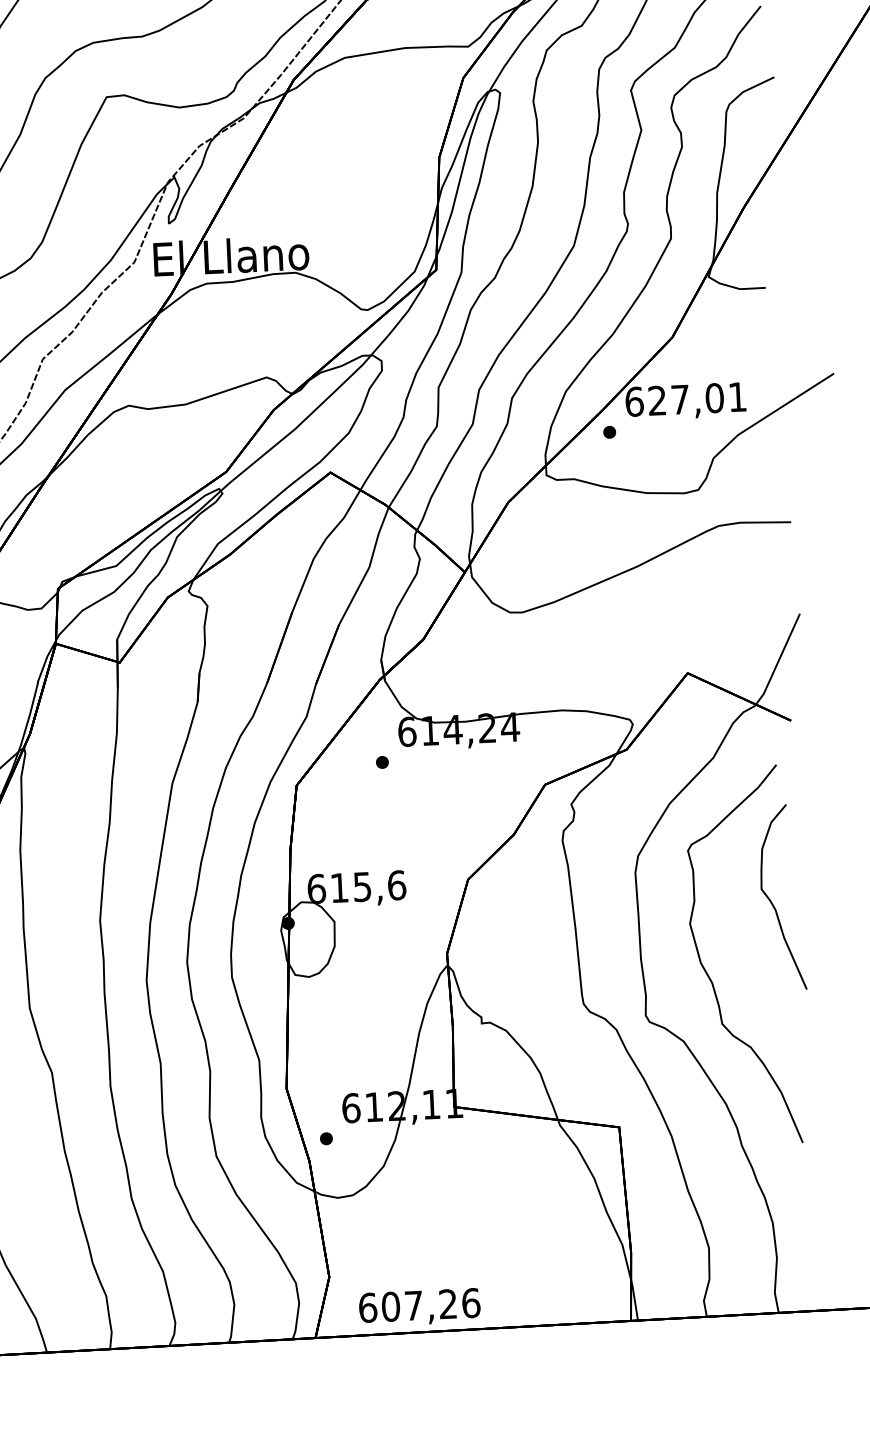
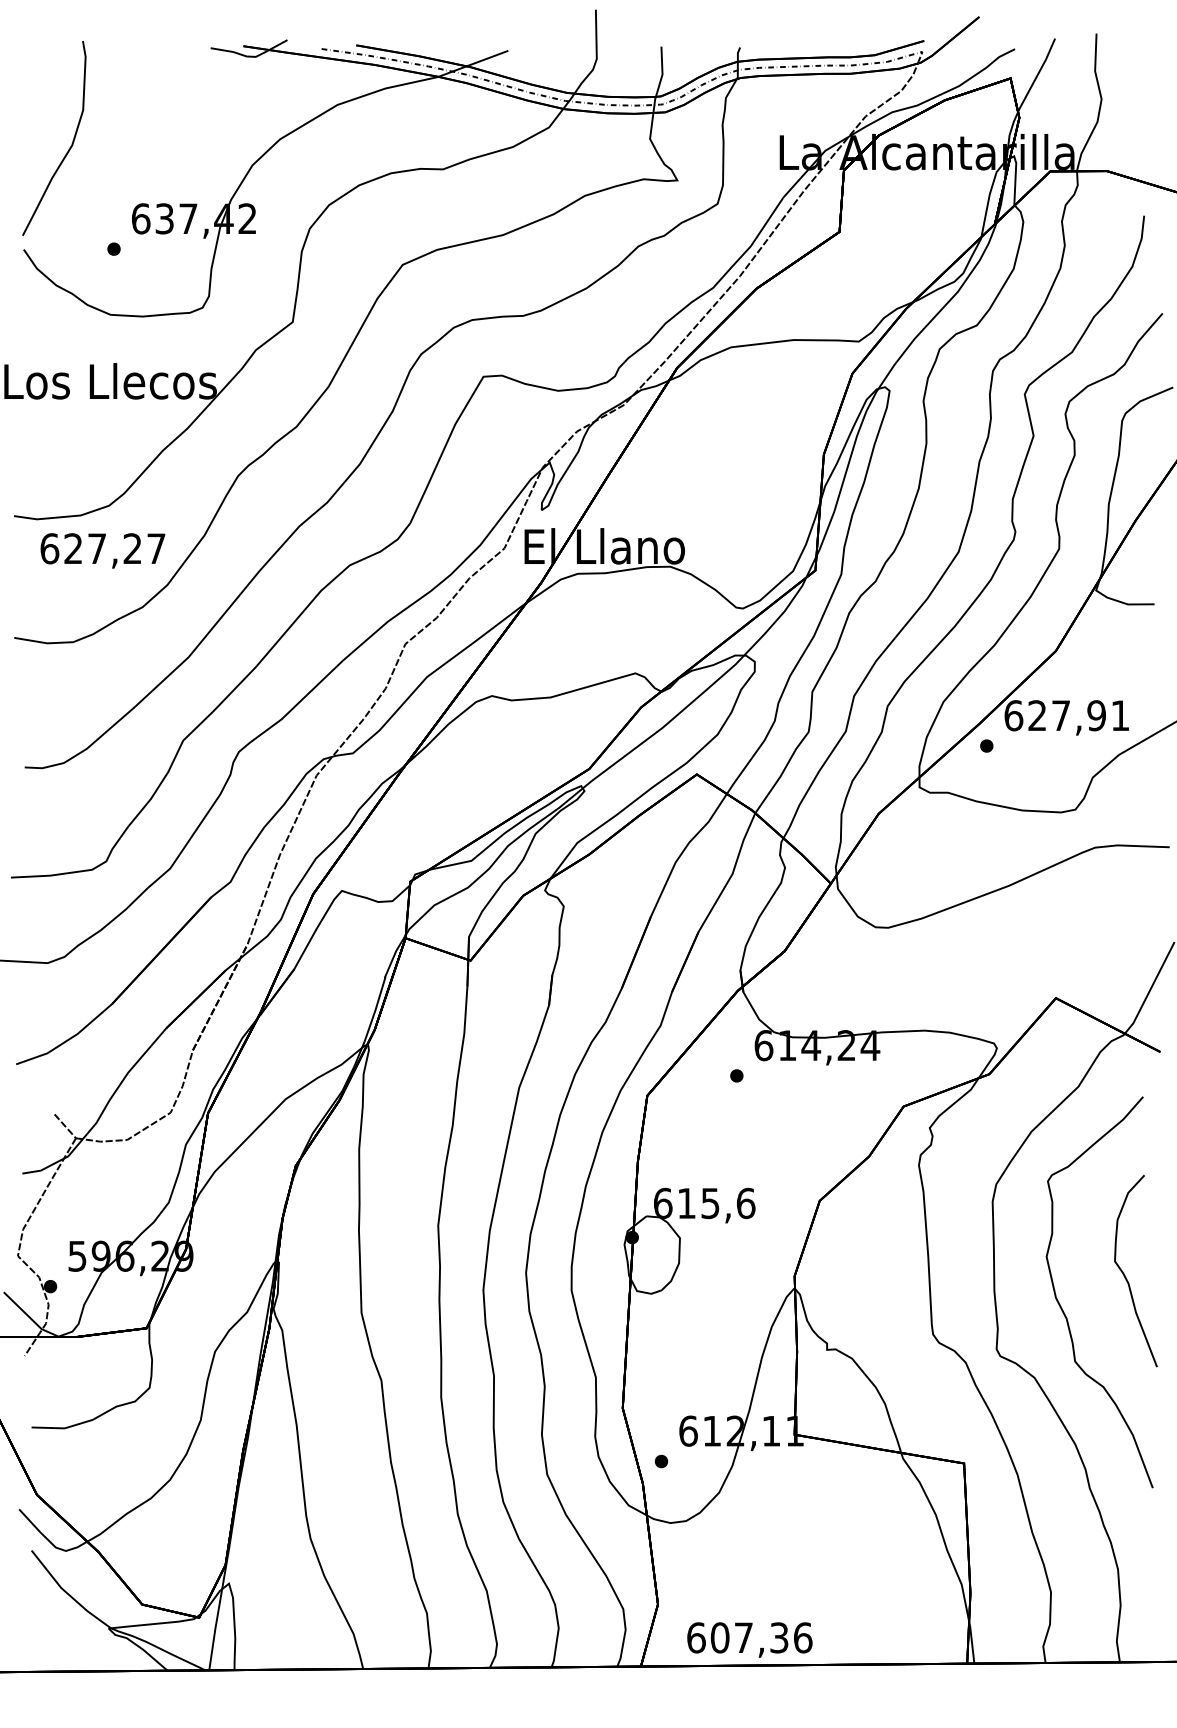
text: (714, 397) -> (1096, 715), 627,01 -> 627,91
curve: (772, 902) -> (1125, 1275), moved
text: (448, 1303) -> (779, 1637), 607,26 -> 607,36

